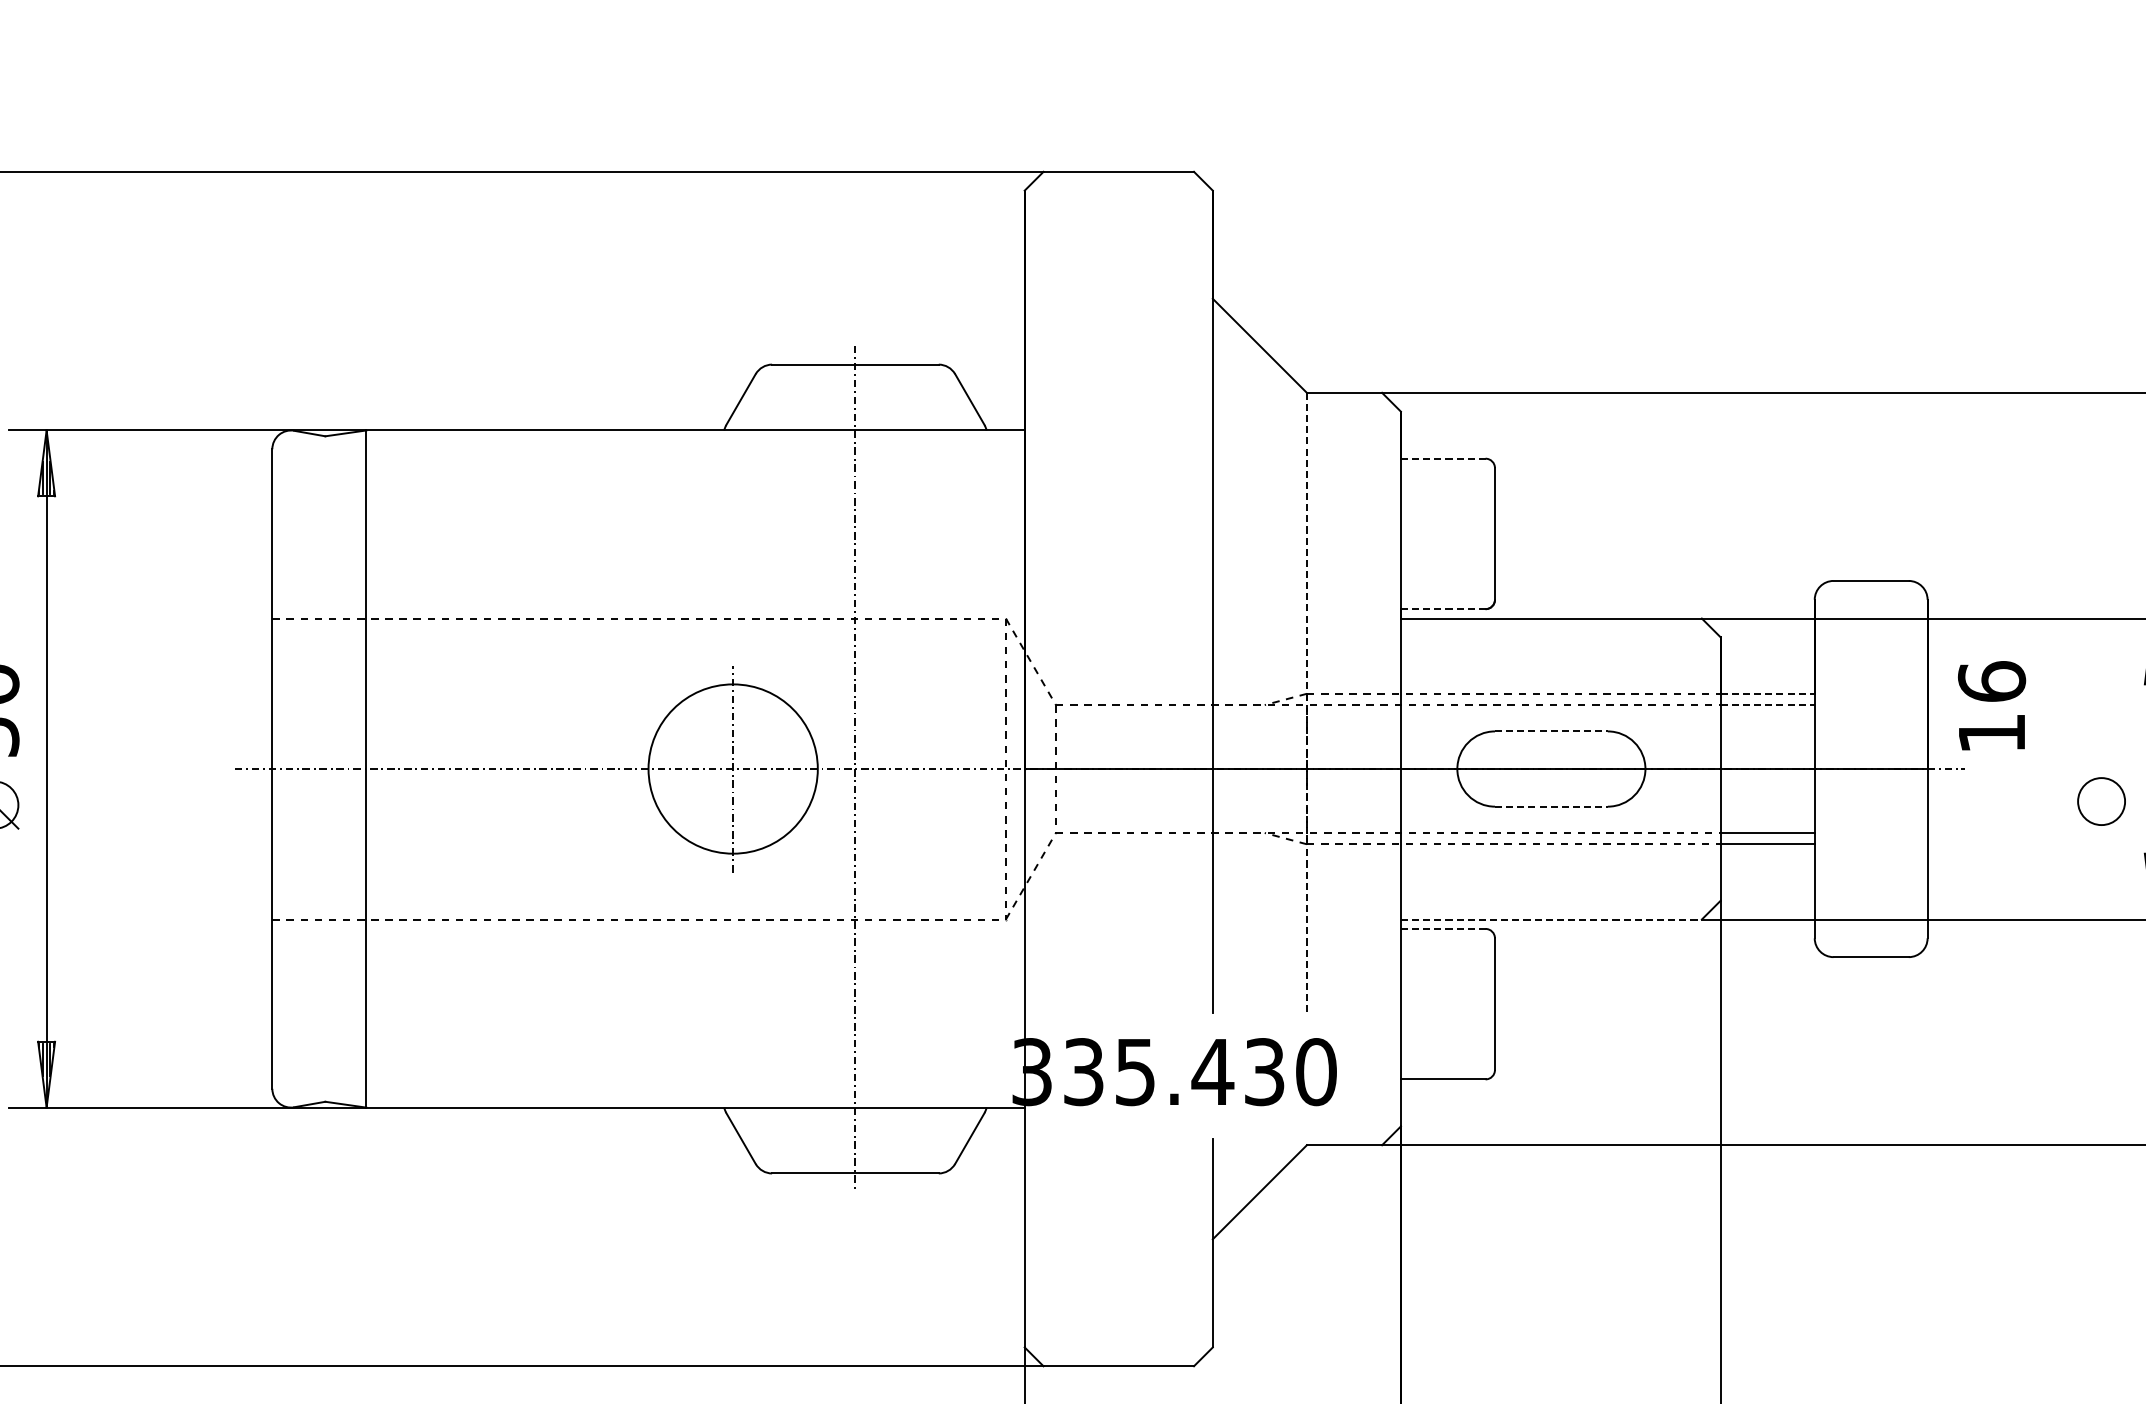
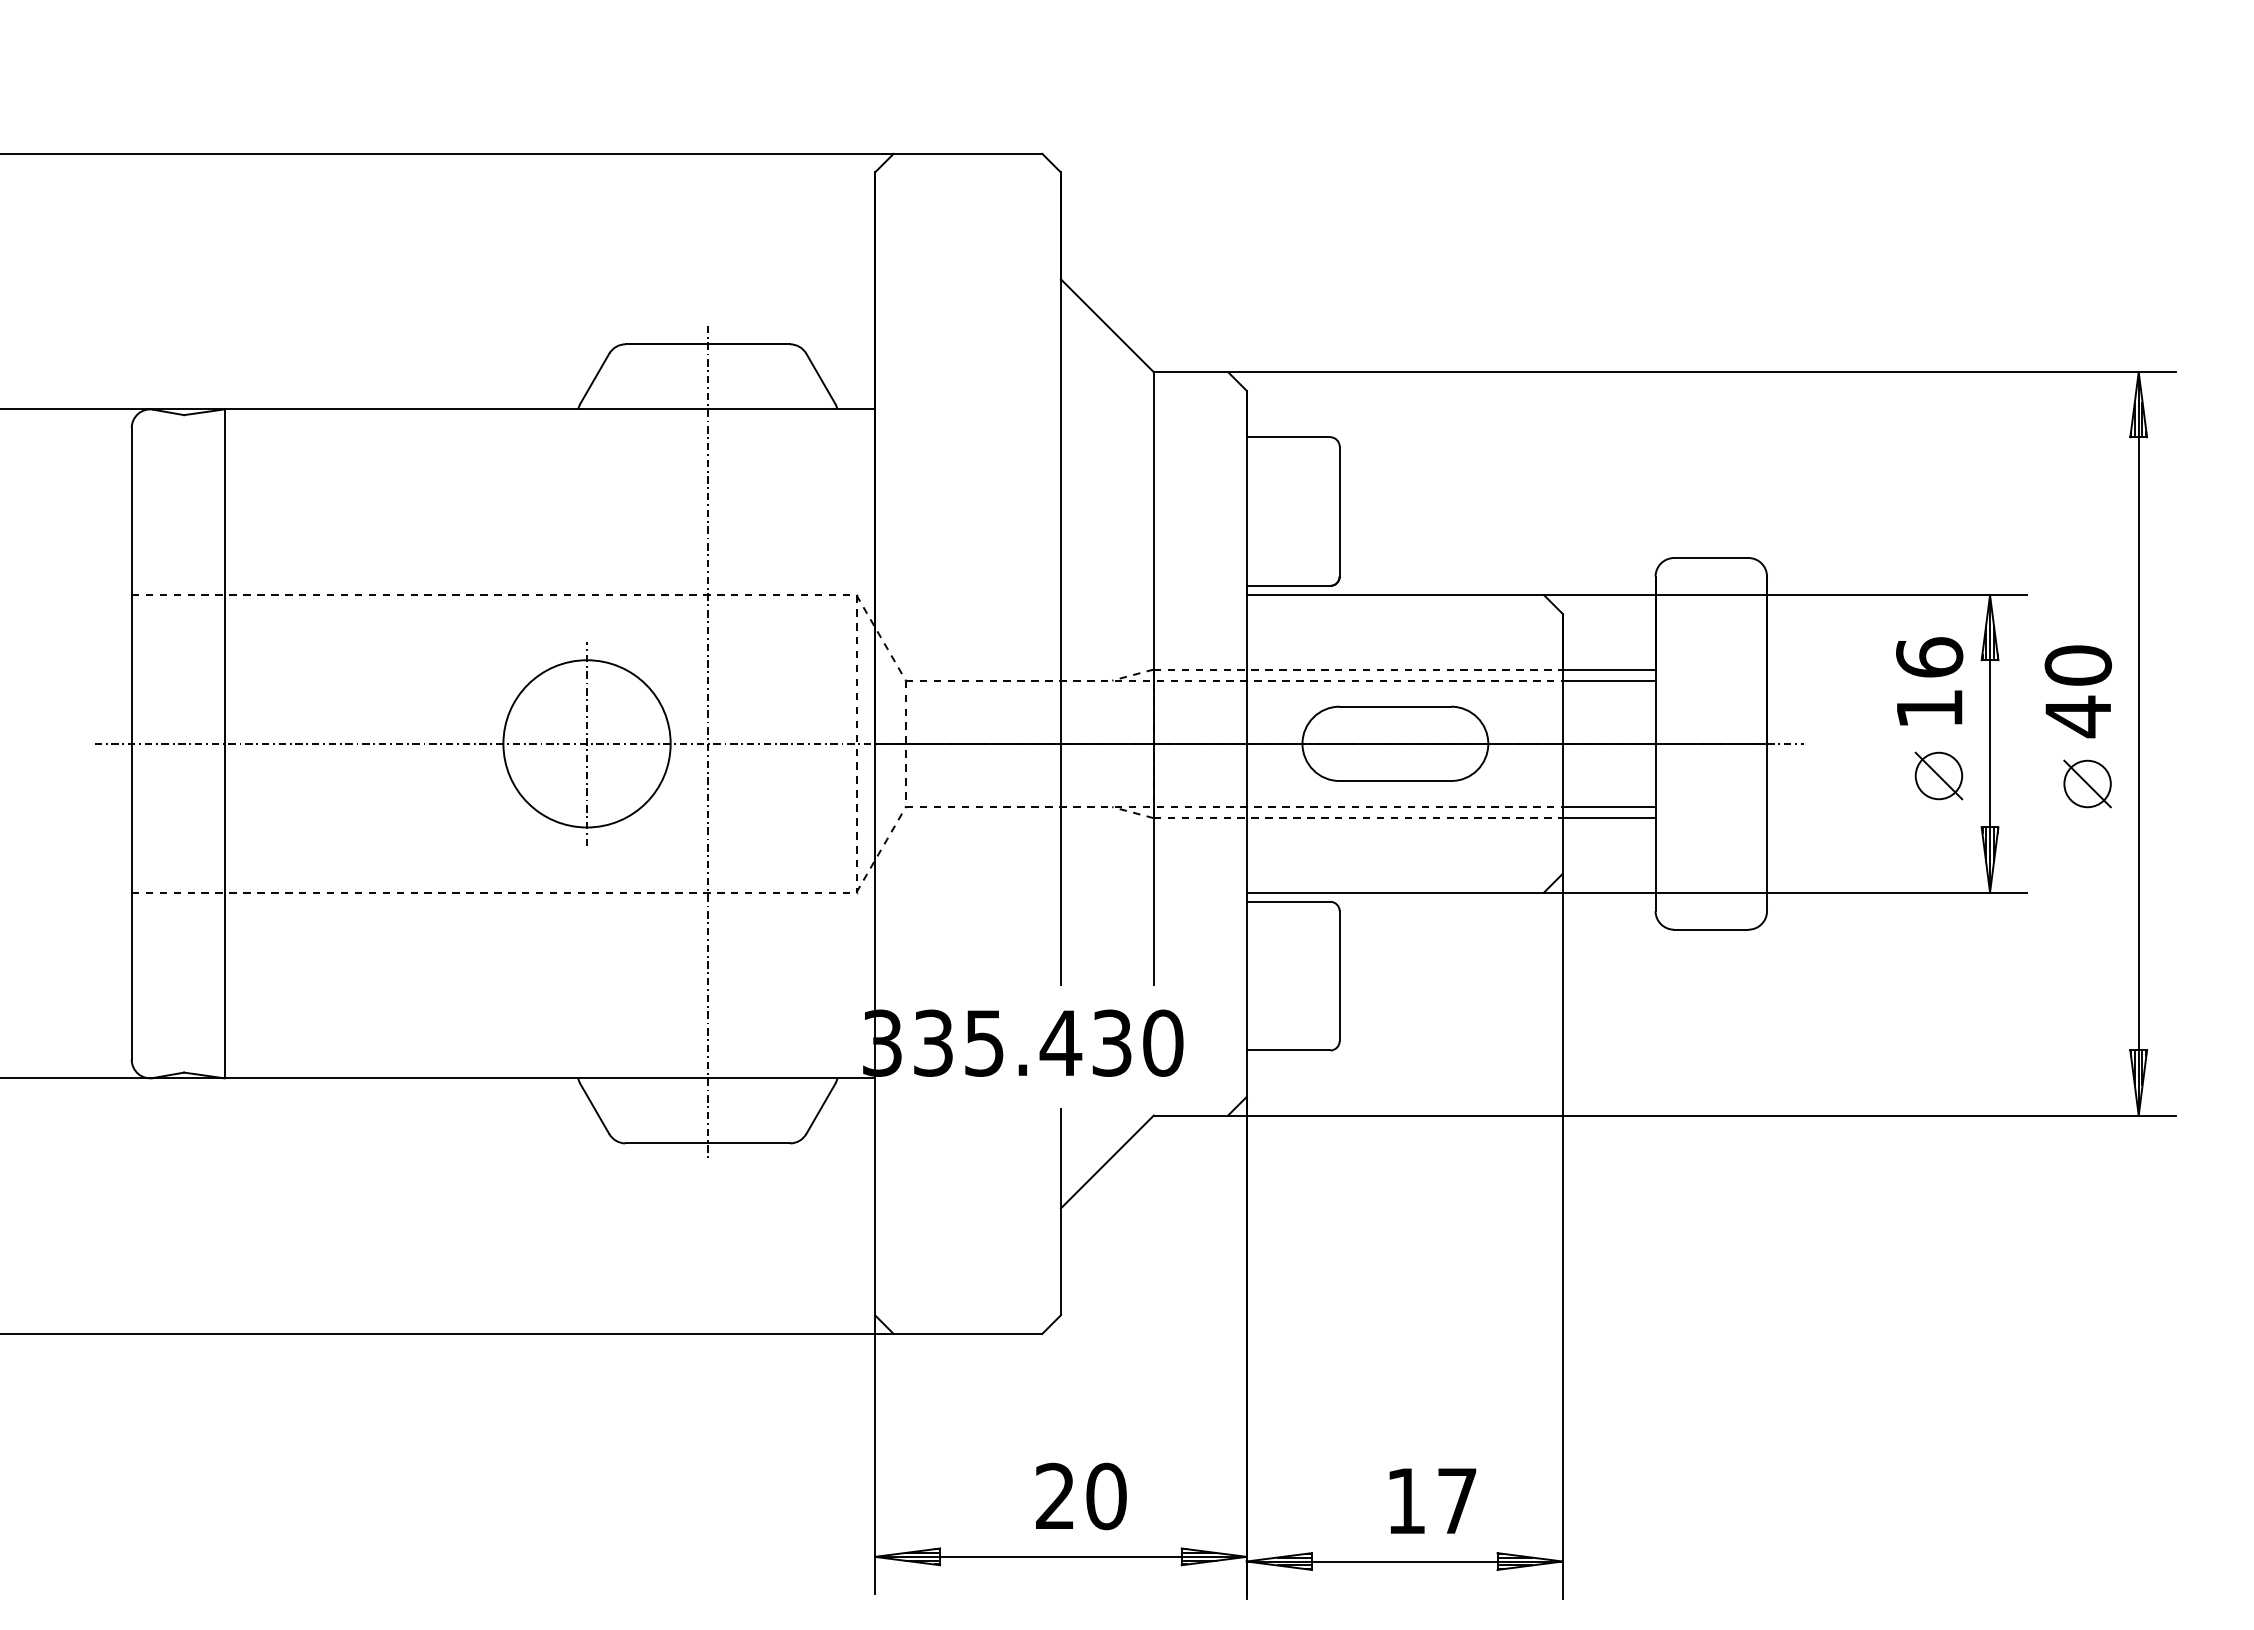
line: (1443, 458) -> (1288, 437), dashed -> solid
line: (1443, 608) -> (1288, 585), dashed -> solid
line: (1768, 693) -> (1609, 669), dashed -> solid
line: (1306, 702) -> (1153, 678), dashed -> solid
line: (1768, 704) -> (1609, 680), dashed -> solid
text: (1991, 705) -> (1929, 681), moved
line: (1551, 731) -> (1395, 706), dashed -> solid
line: (2101, 801) -> (1938, 775), added
line: (1551, 807) -> (1395, 781), dashed -> solid
line: (1551, 919) -> (1395, 892), dashed -> solid
line: (1443, 928) -> (1288, 901), dashed -> solid

